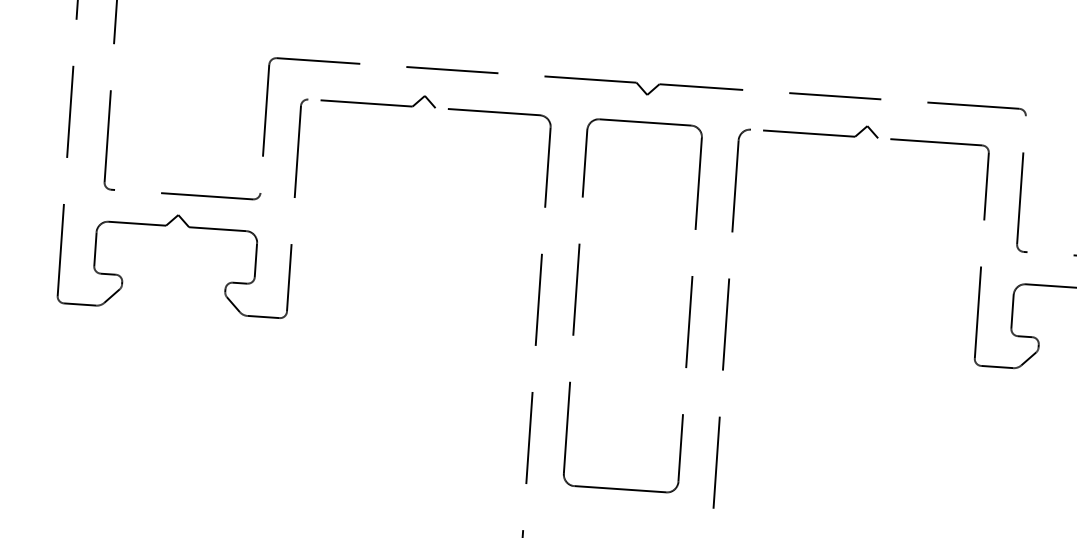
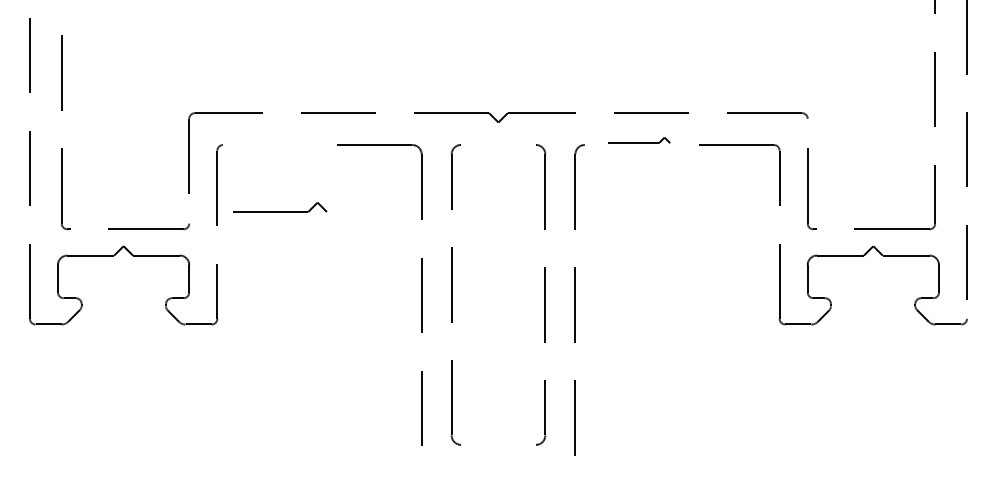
part: (379, 98) -> (280, 207), moved
line: (645, 121) -> (498, 144), removed
part: (821, 128) -> (642, 140), size x0.6
line: (620, 488) -> (498, 444), removed

